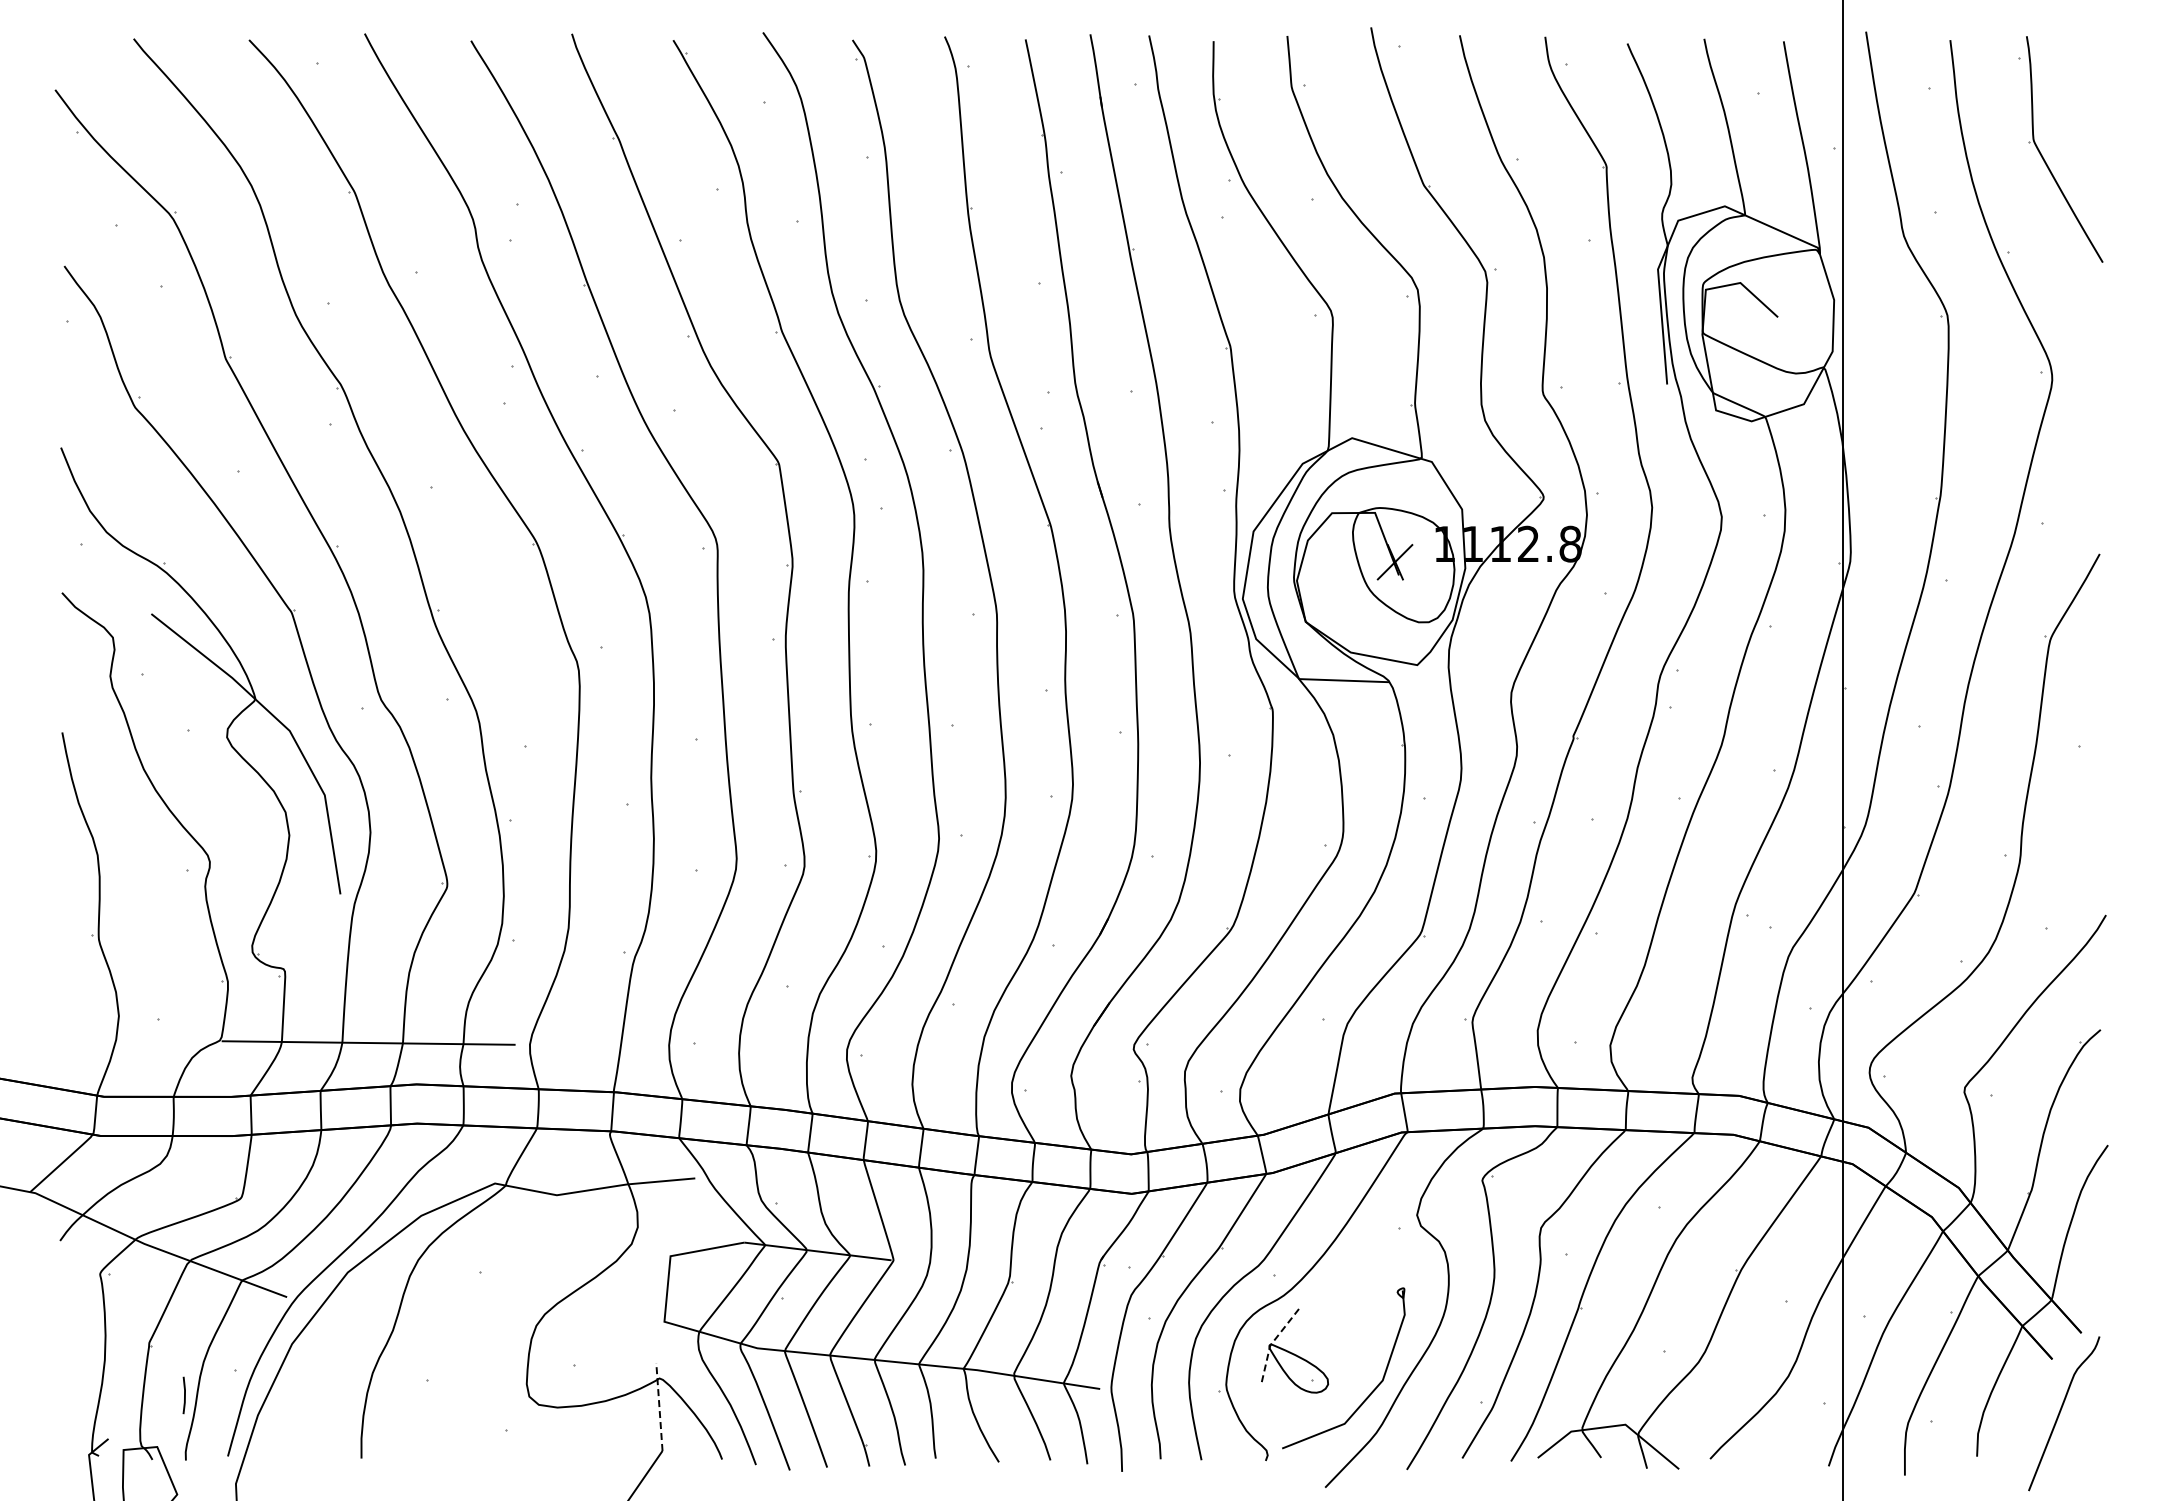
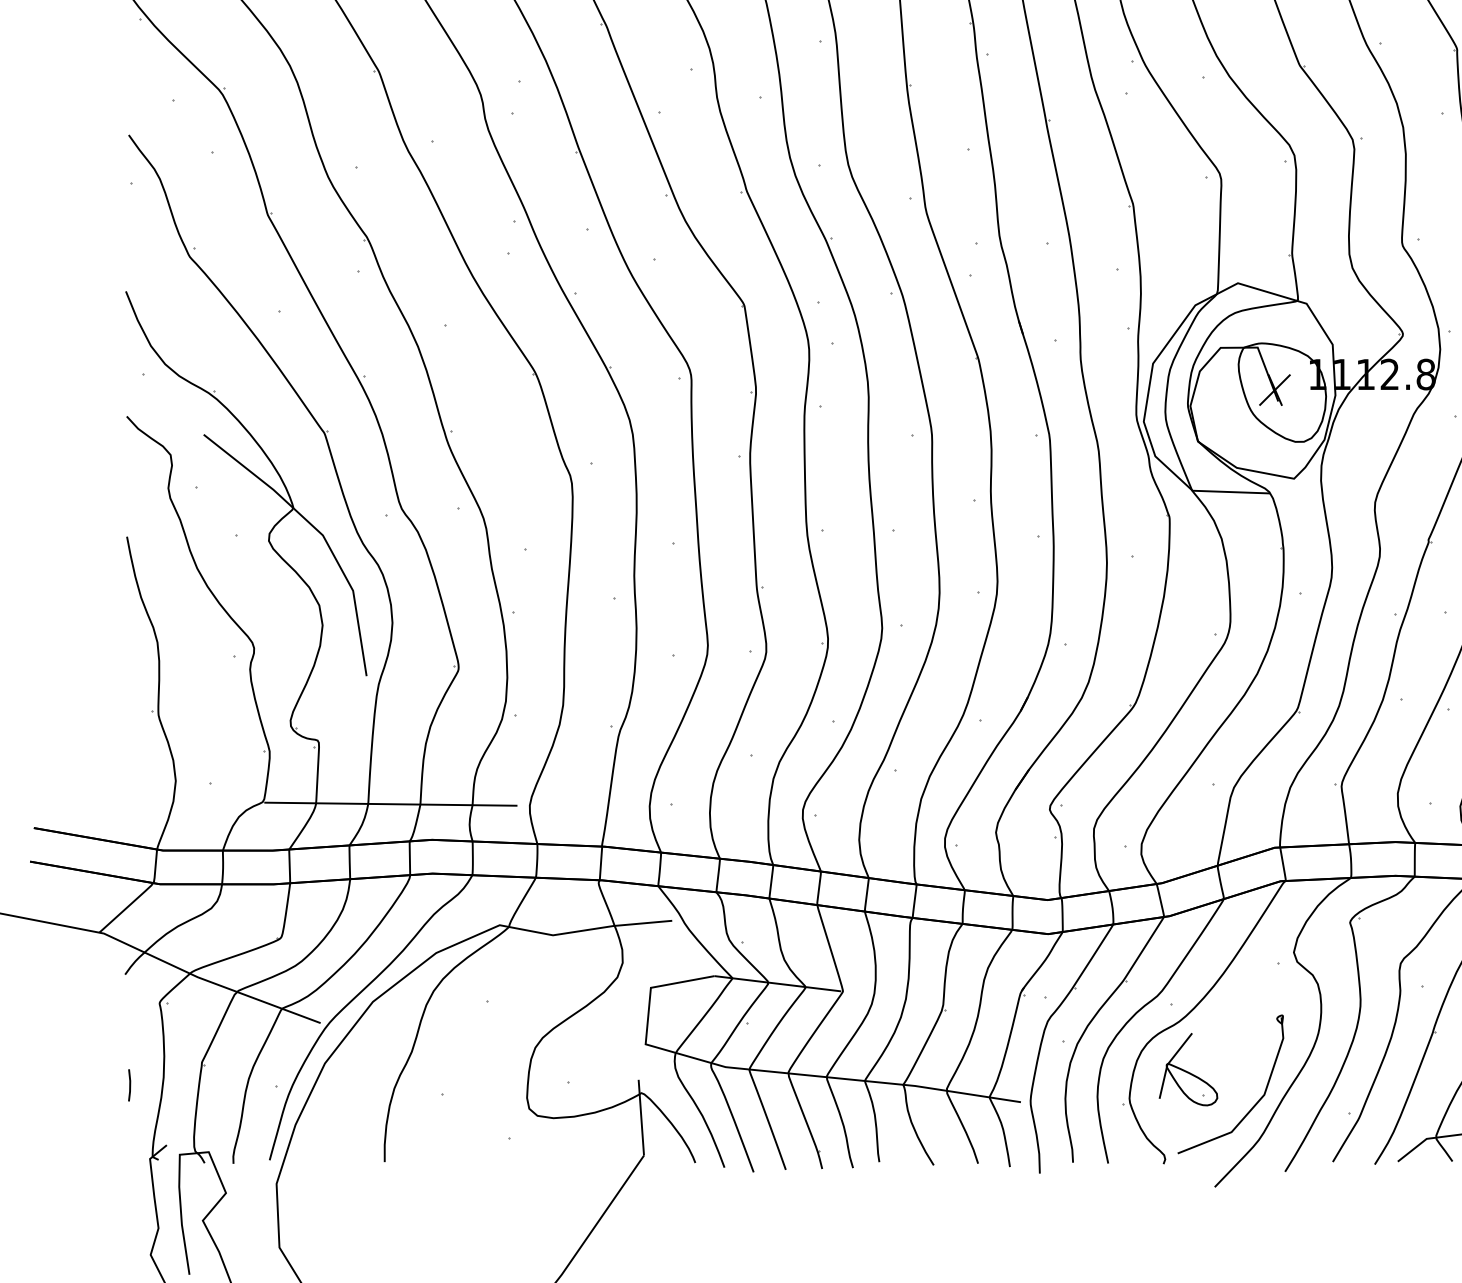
line: (1271, 1344) -> (1168, 1063), dashed -> solid
line: (184, 1395) -> (129, 1085), moved
line: (659, 1406) -> (641, 1117), dashed -> solid

